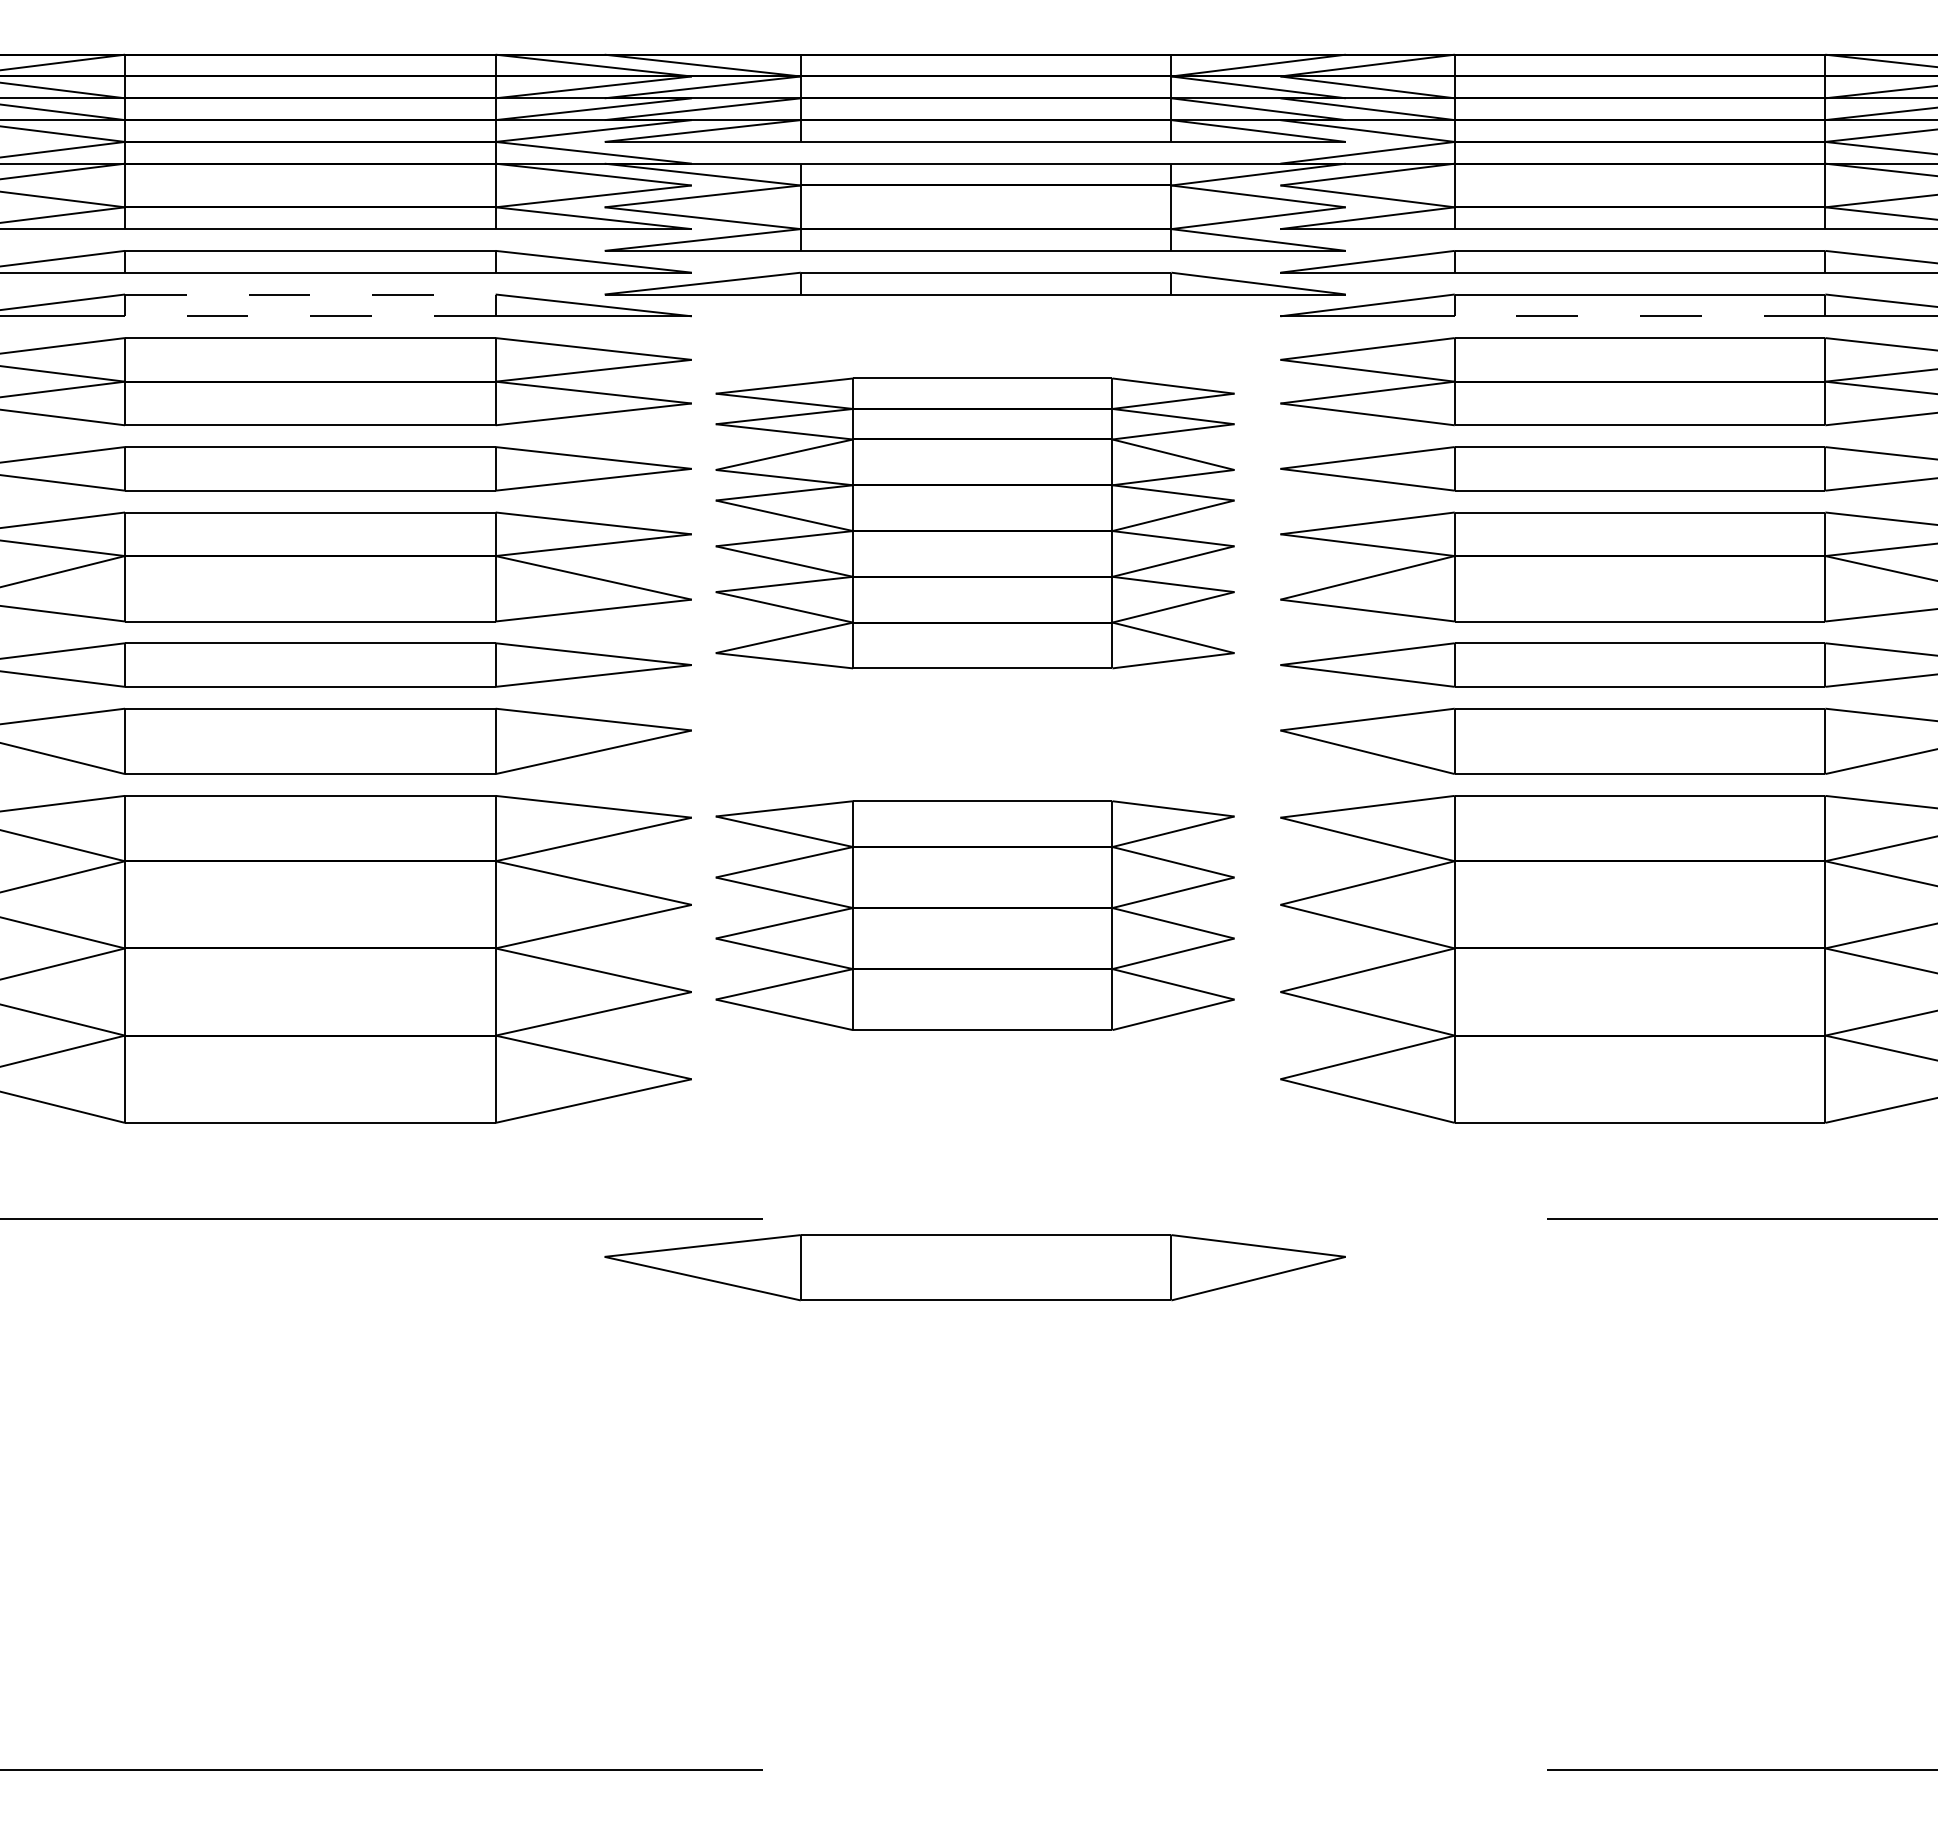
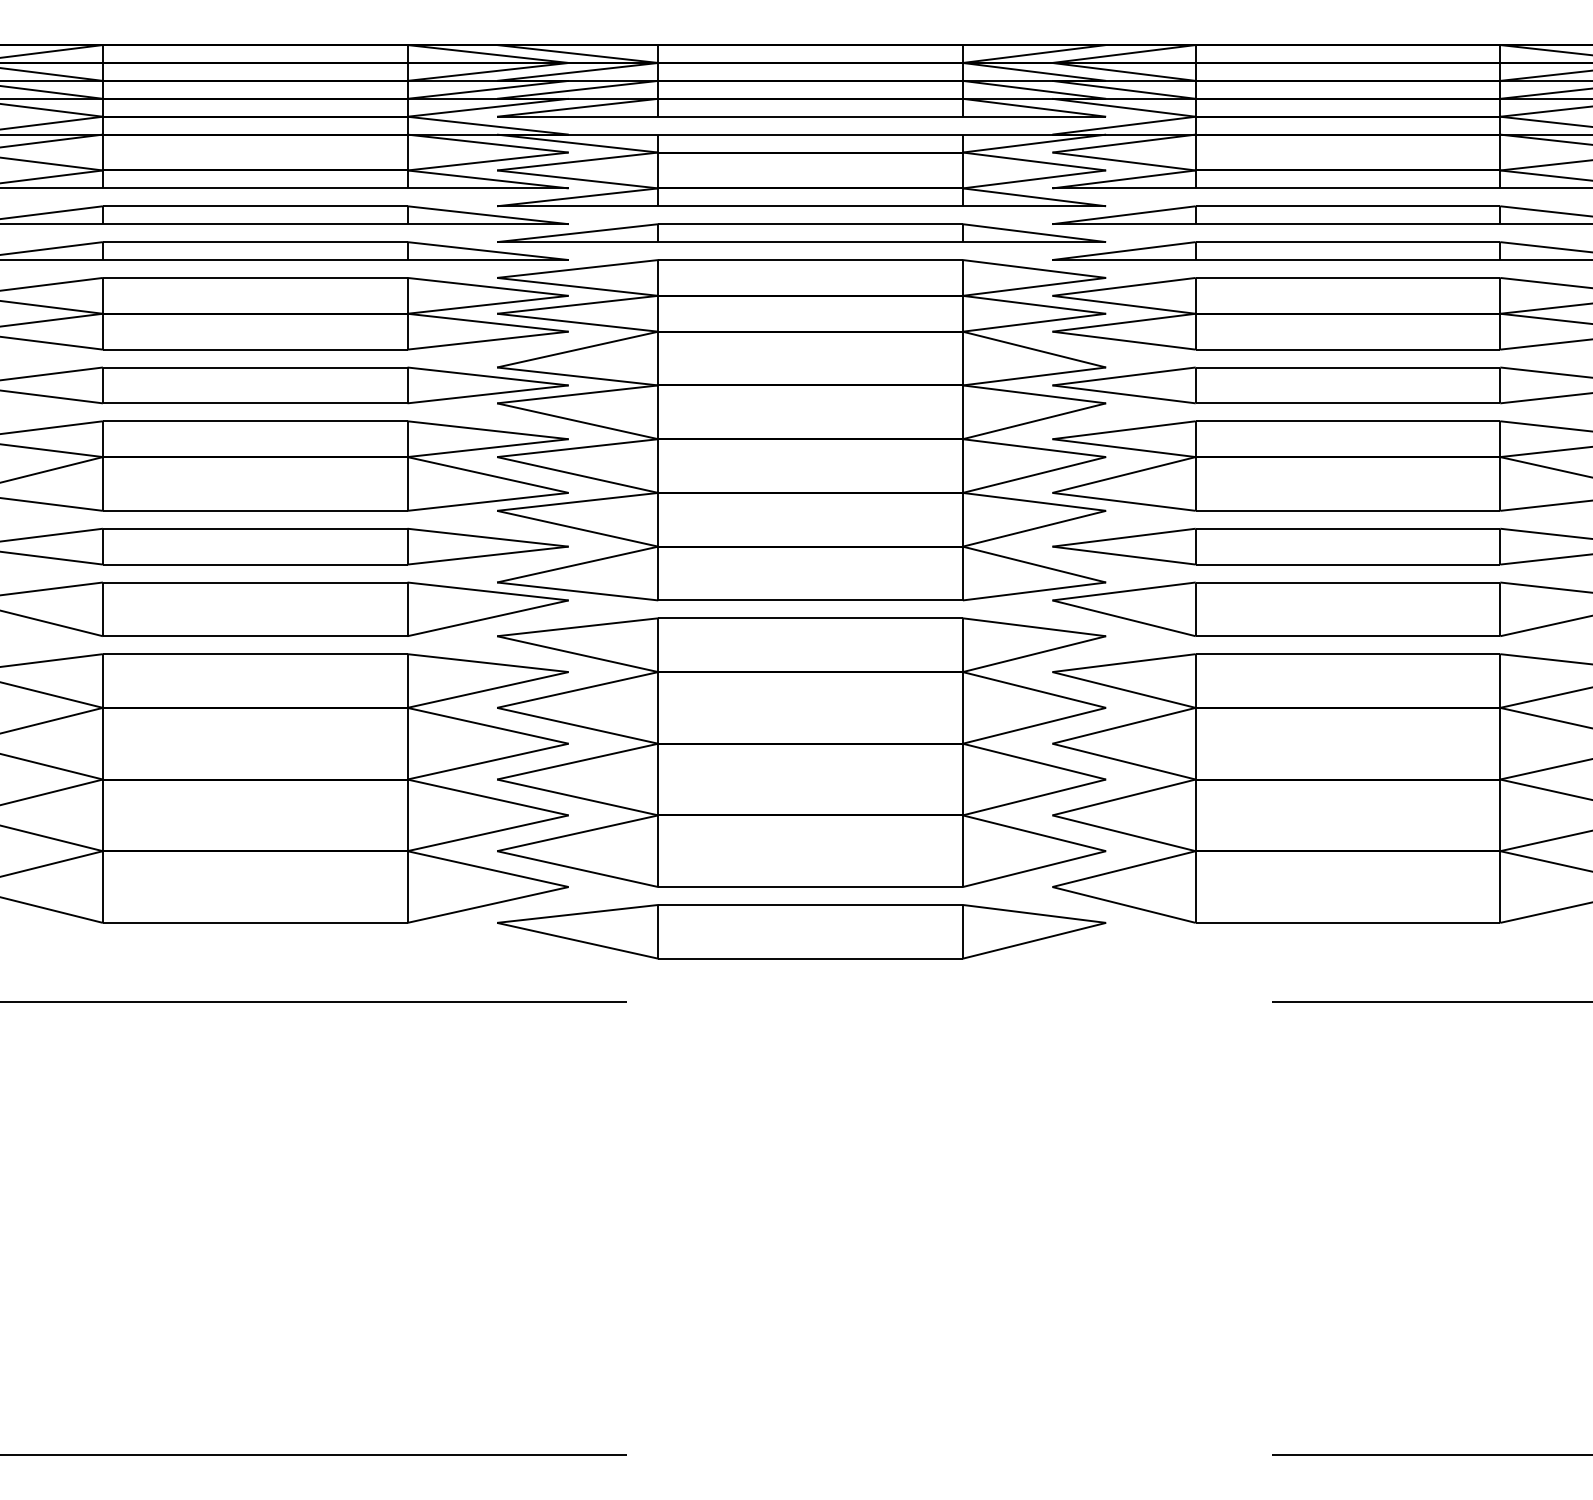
line: (310, 294) -> (255, 242), dashed -> solid
line: (309, 316) -> (254, 260), dashed -> solid
line: (1639, 316) -> (1347, 260), dashed -> solid
part: (974, 523) -> (801, 430), size x1.43
part: (974, 915) -> (801, 752), size x1.43
part: (974, 1267) -> (801, 931), moved

